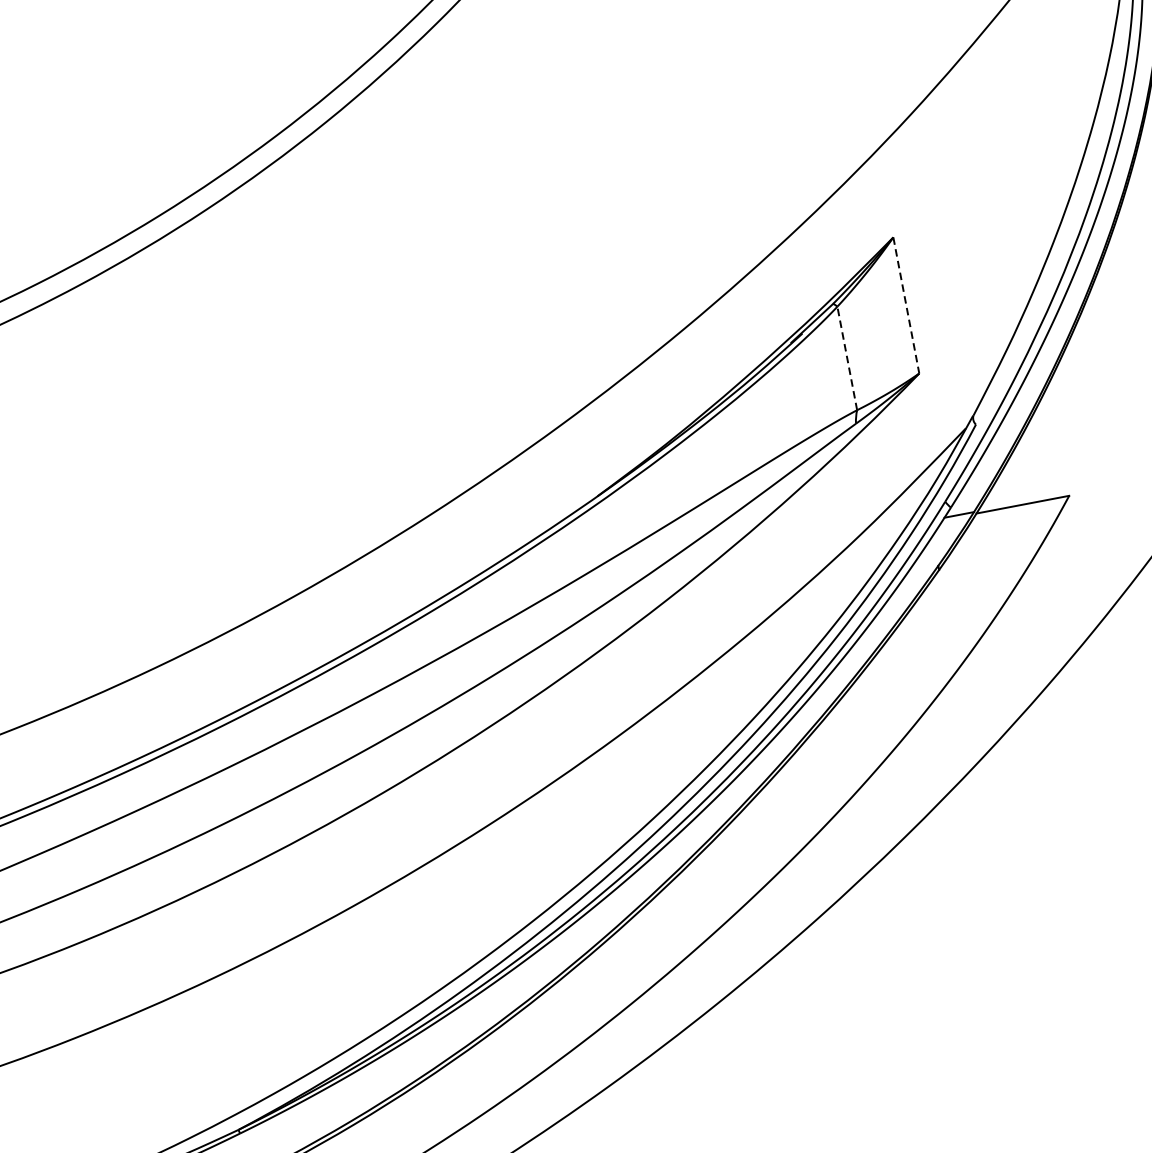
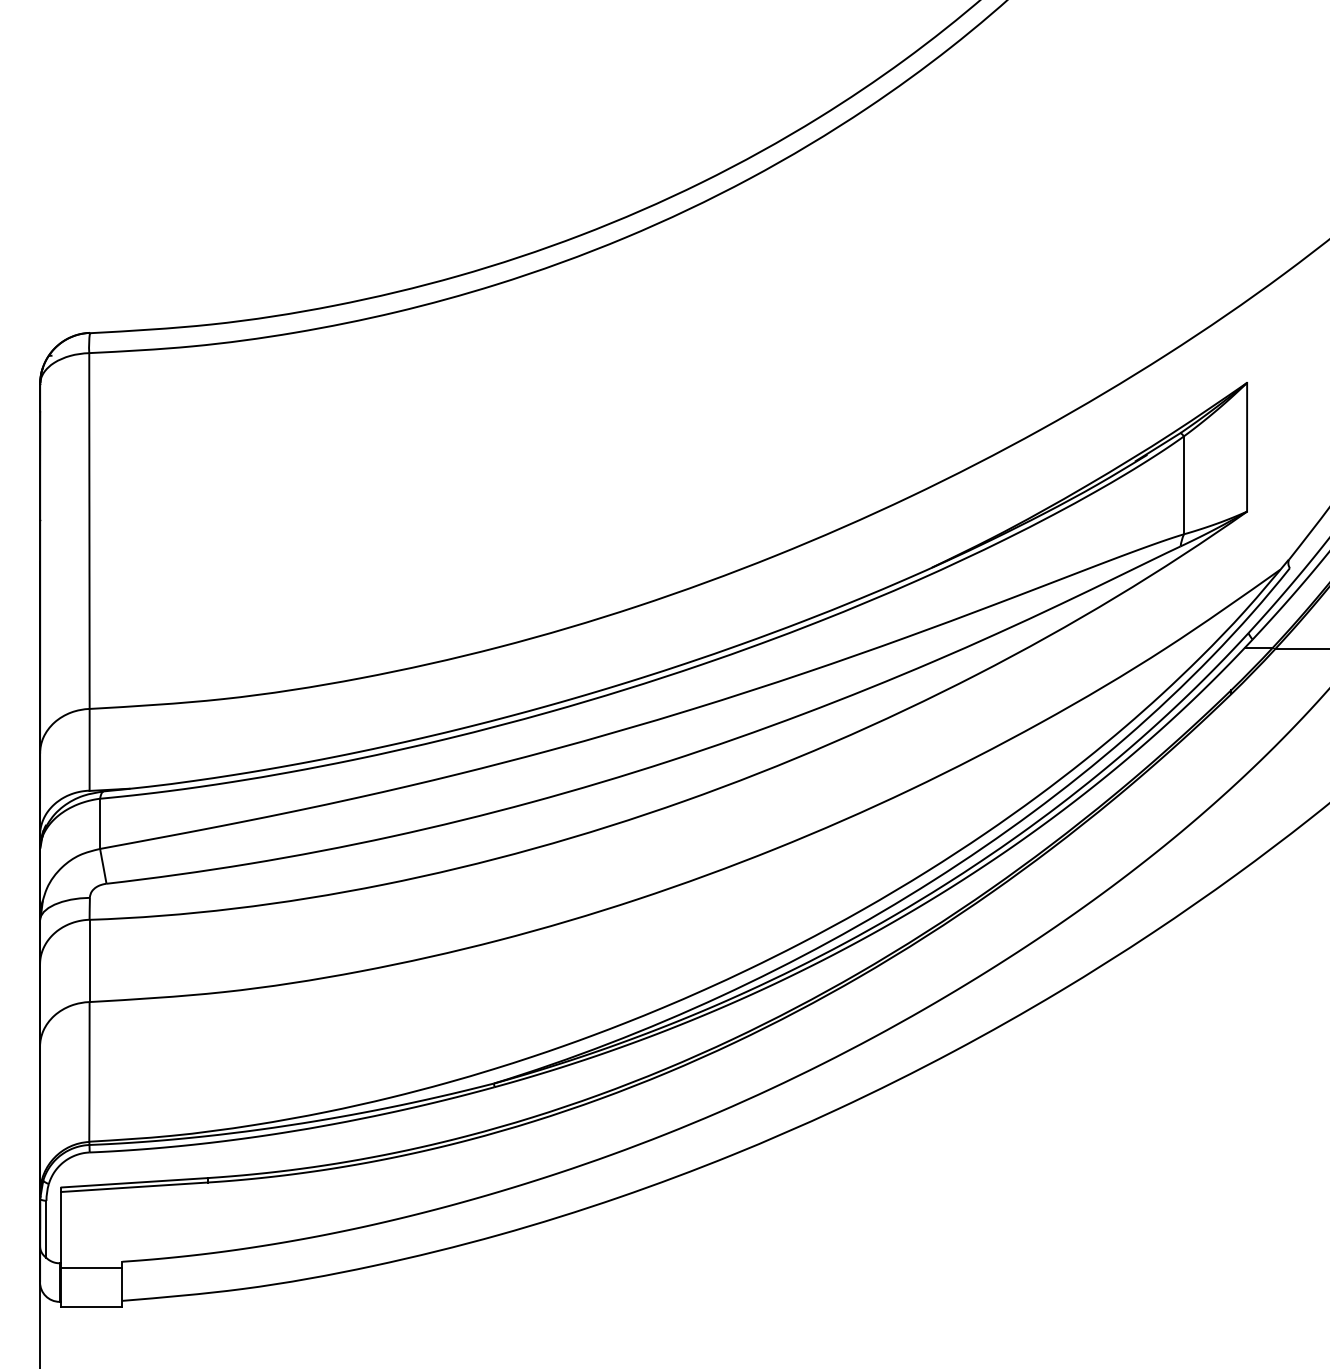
line: (906, 305) -> (1247, 447), dashed -> solid
line: (846, 358) -> (1183, 485), dashed -> solid

